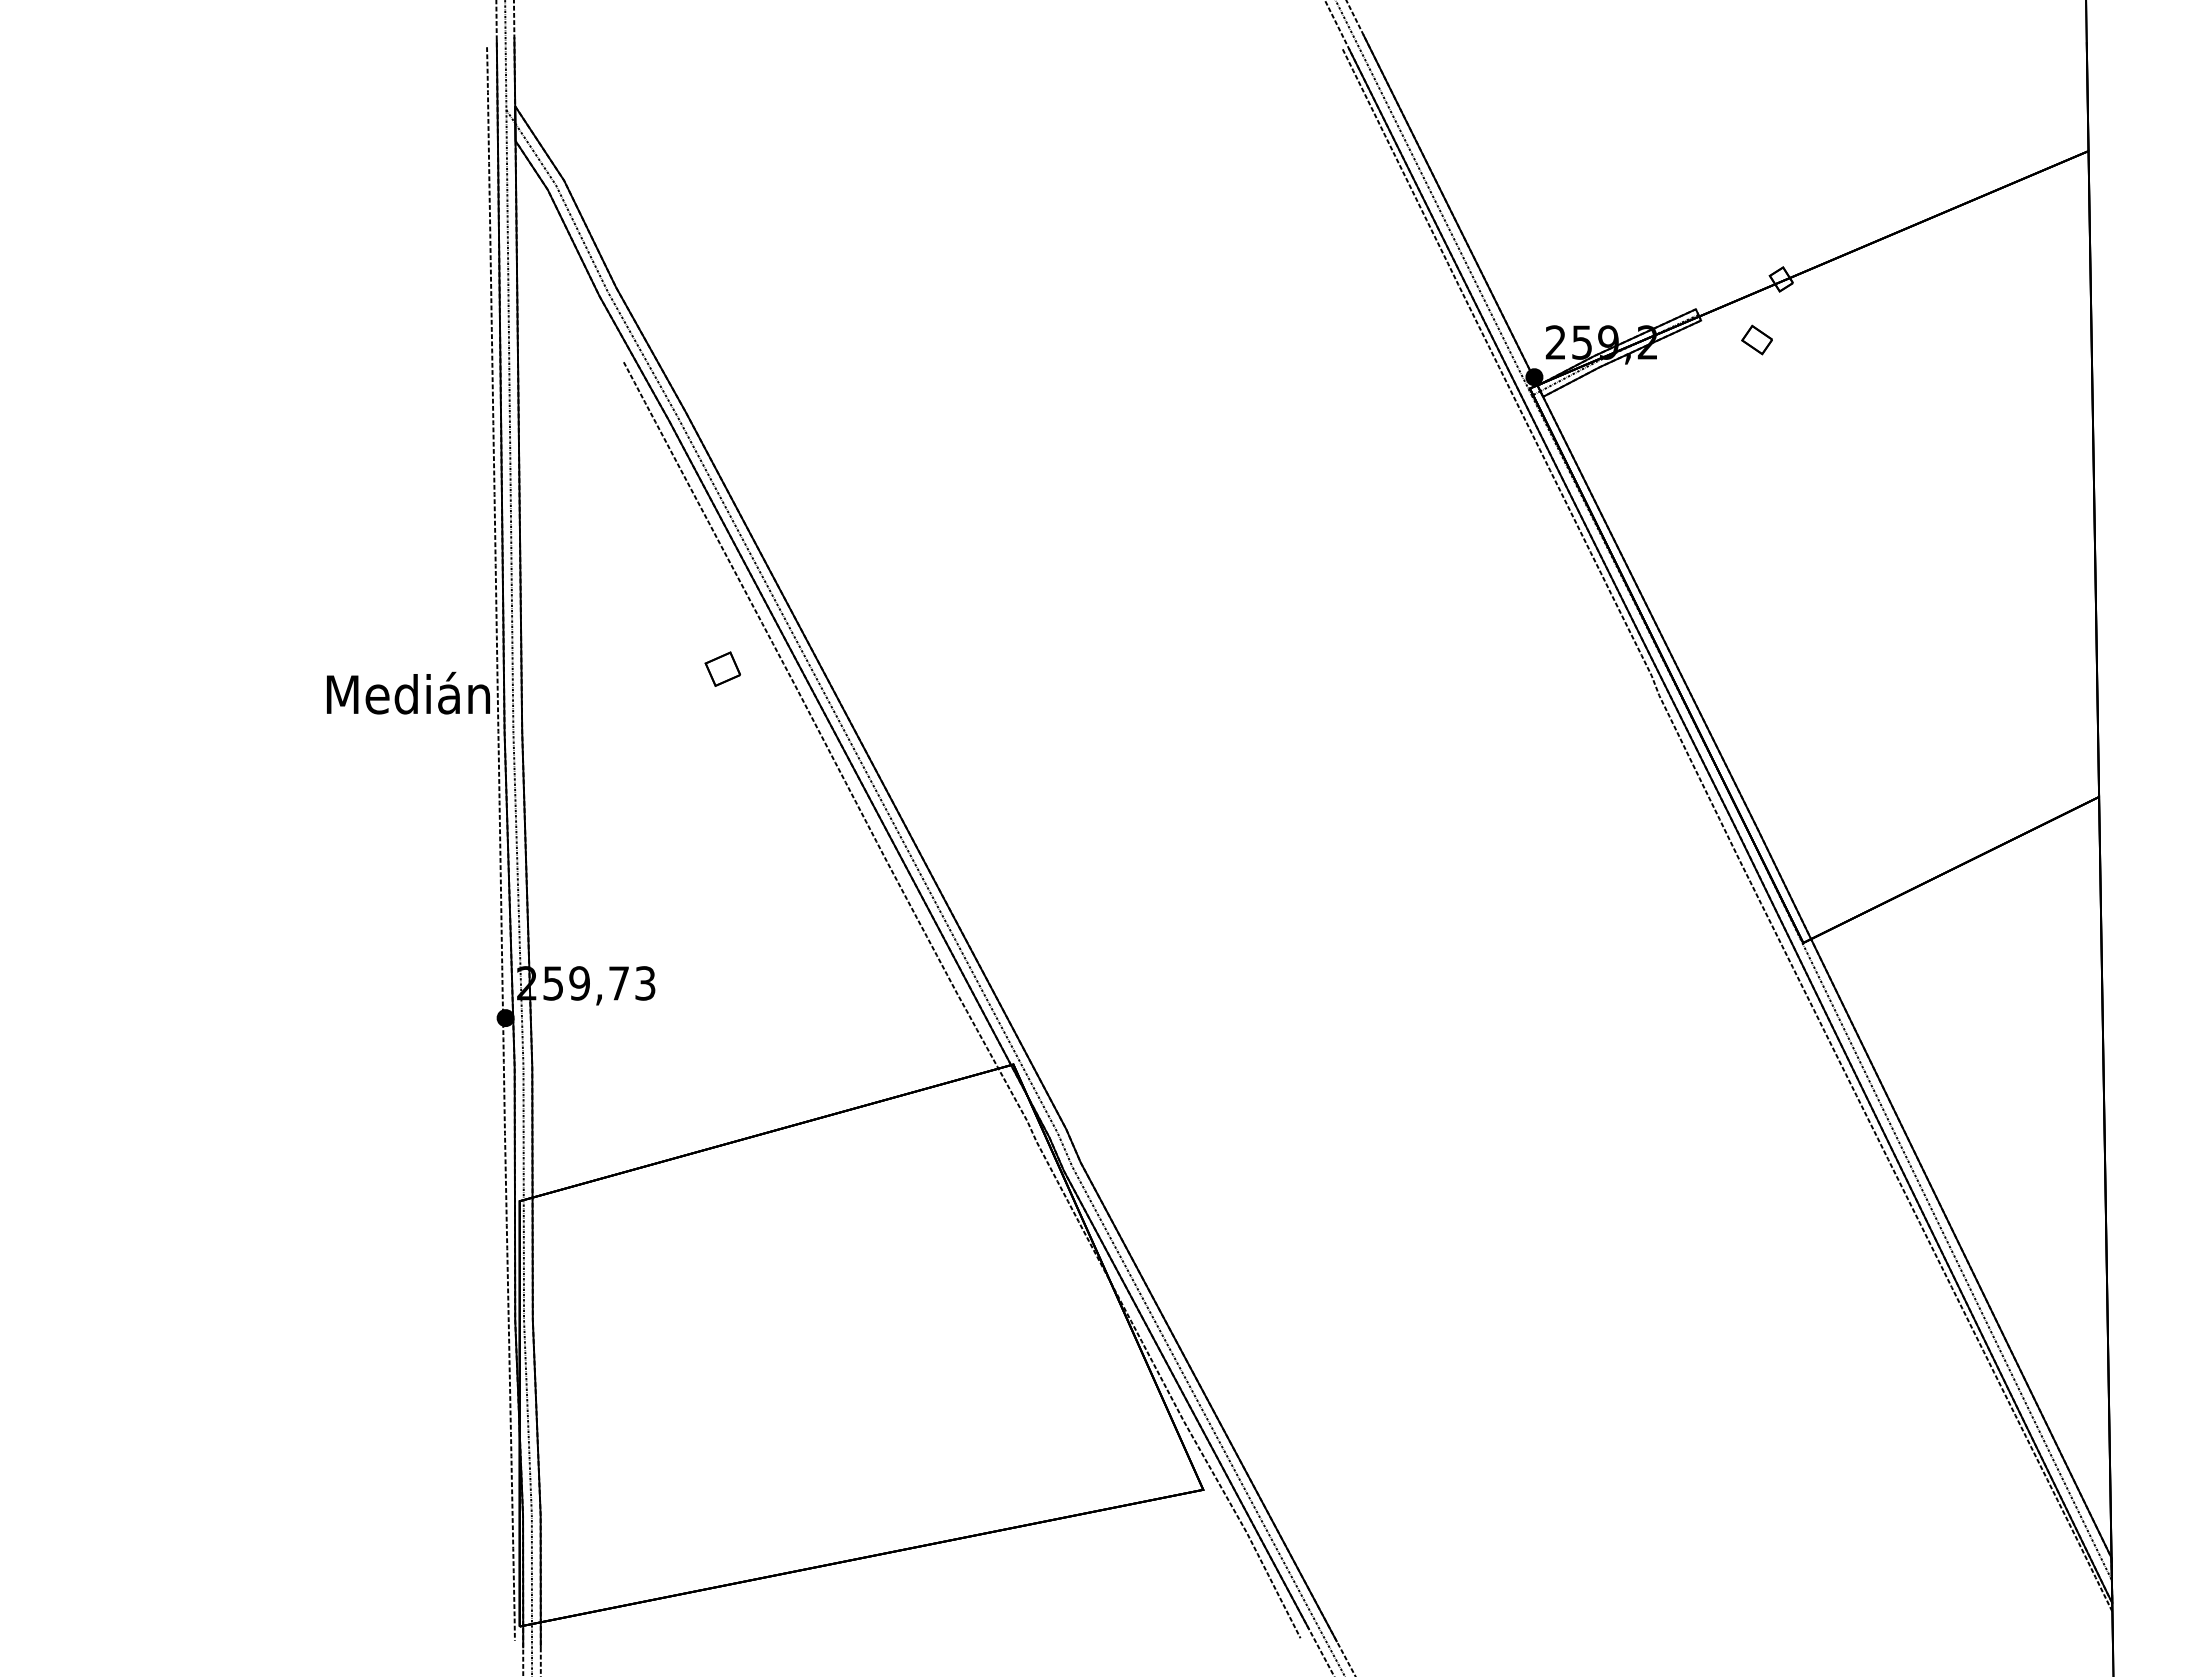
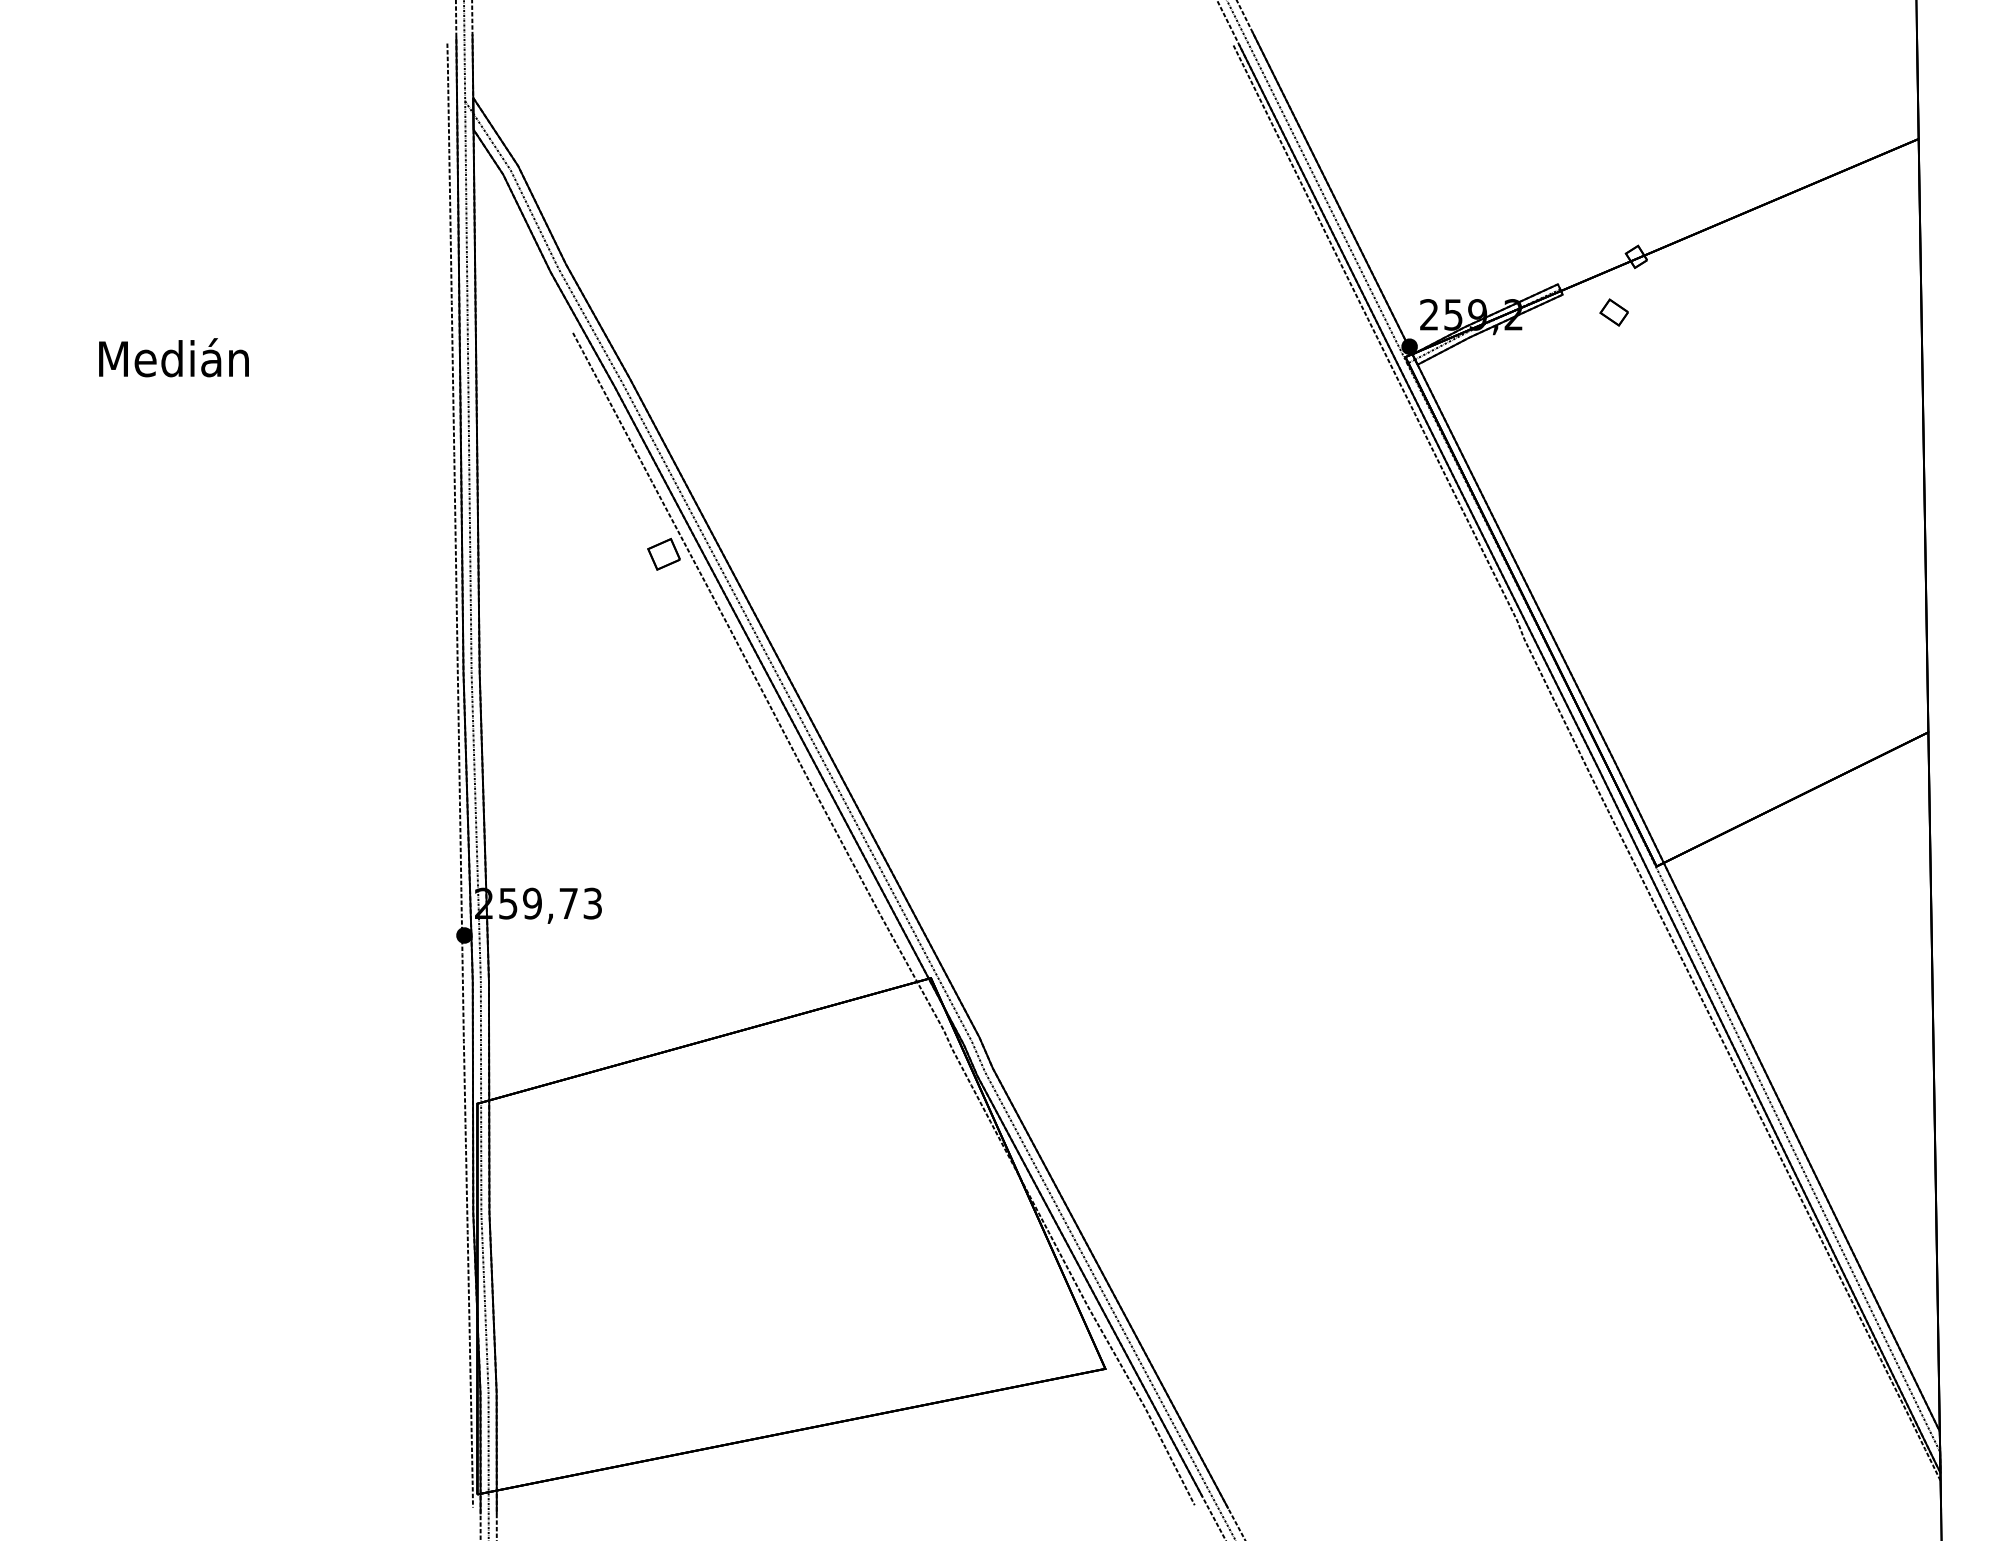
part: (722, 668) -> (663, 553), moved
text: (408, 692) -> (174, 357), moved

